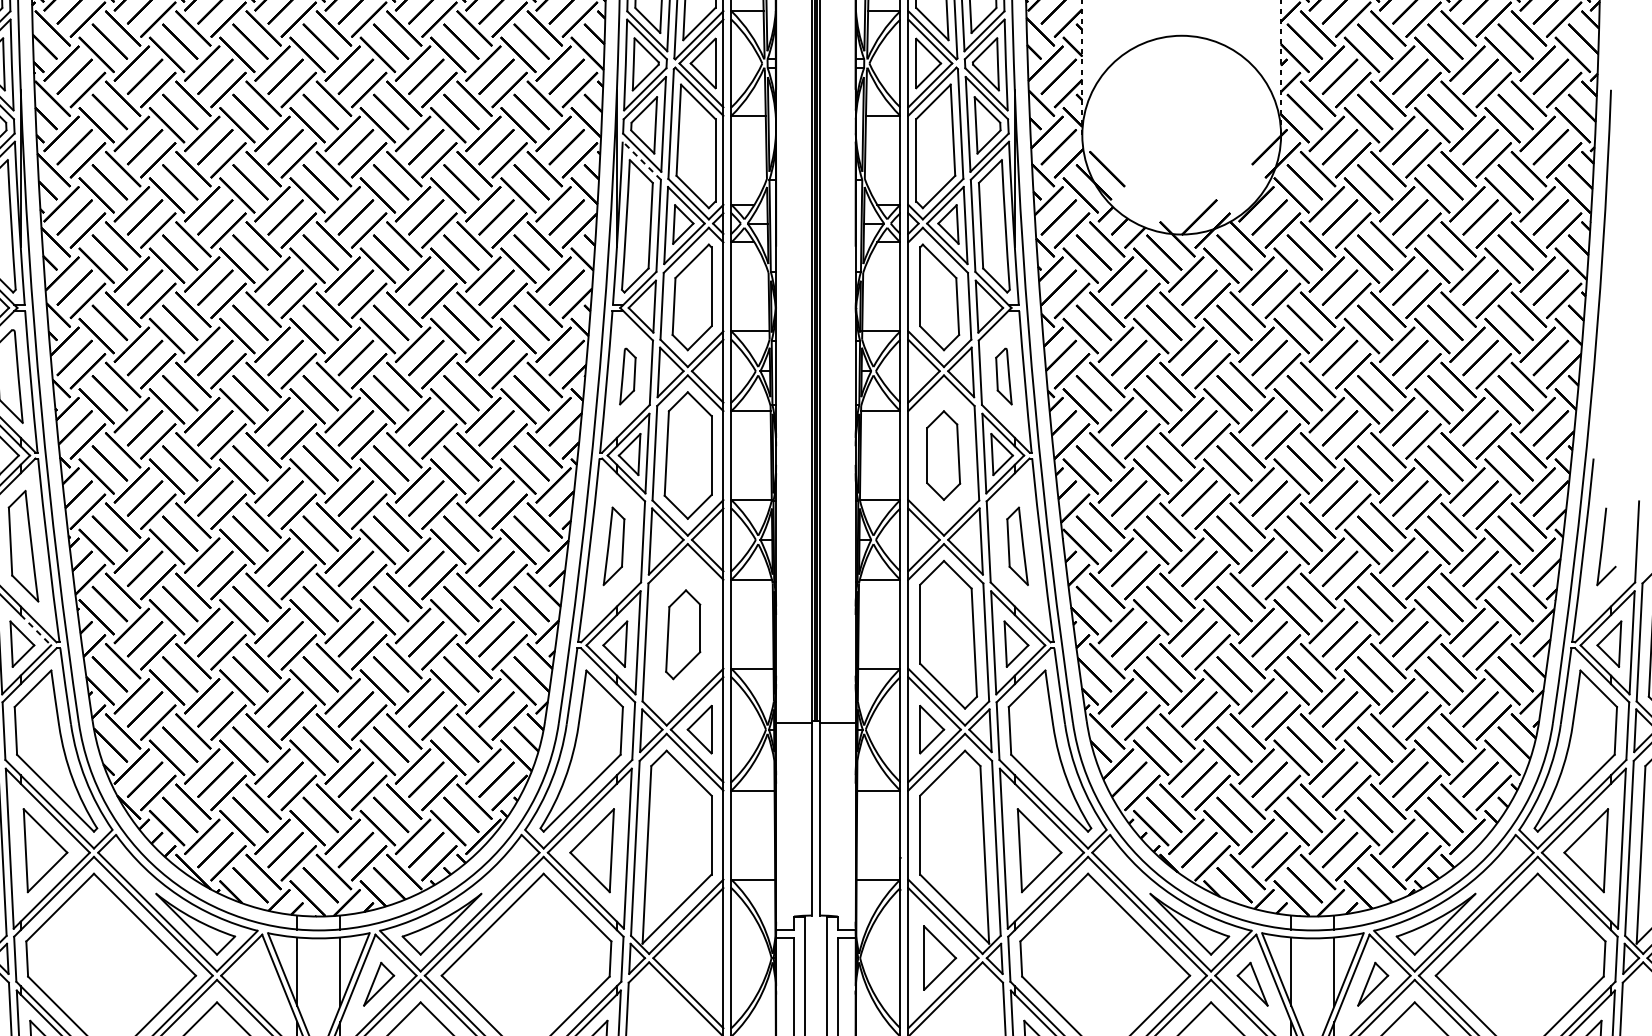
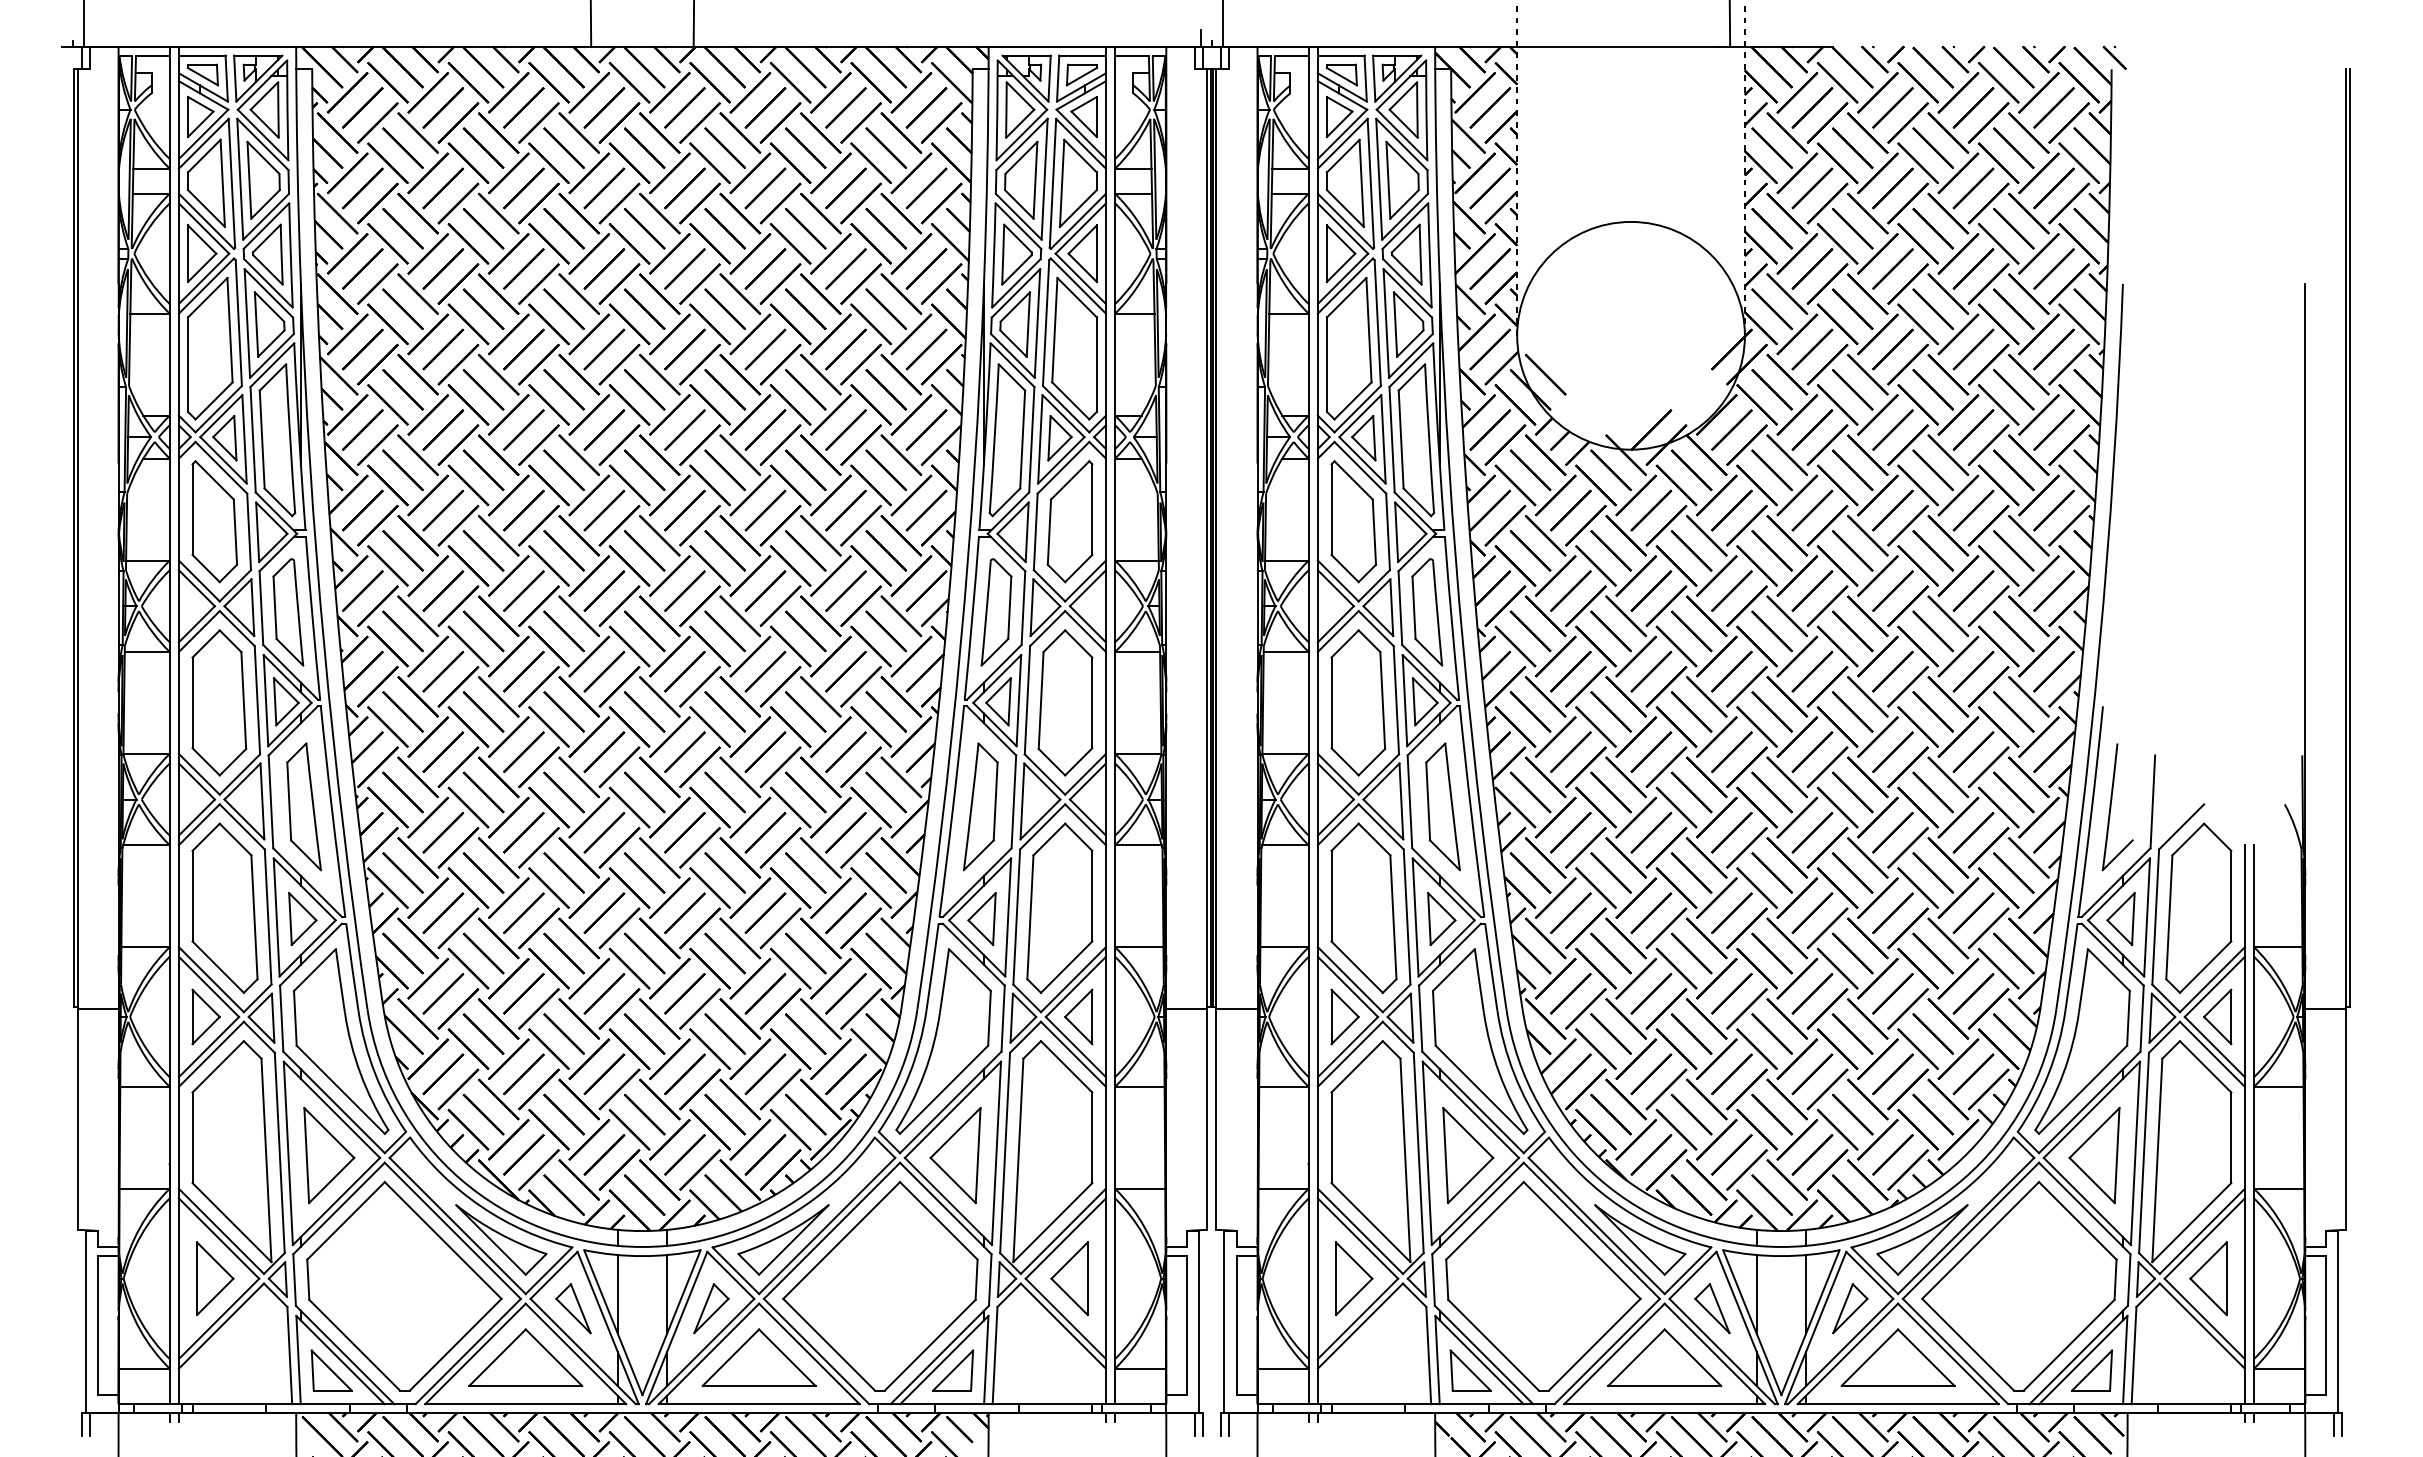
line: (641, 161) -> (1012, 365), dashed -> solid
part: (627, 376) -> (996, 612), size x1.67
part: (1004, 376) -> (1427, 612), size x1.67
part: (943, 455) -> (1358, 702), size x1.43
part: (613, 545) -> (980, 806), size x1.43
part: (1017, 545) -> (1442, 806), size x1.43
part: (1606, 546) -> (2117, 807), size x1.43
line: (36, 629) -> (318, 902), dashed -> solid
part: (682, 634) -> (1059, 907), size x1.67
part: (691, 957) -> (1069, 1278), added
part: (258, 984) -> (573, 1308), added

